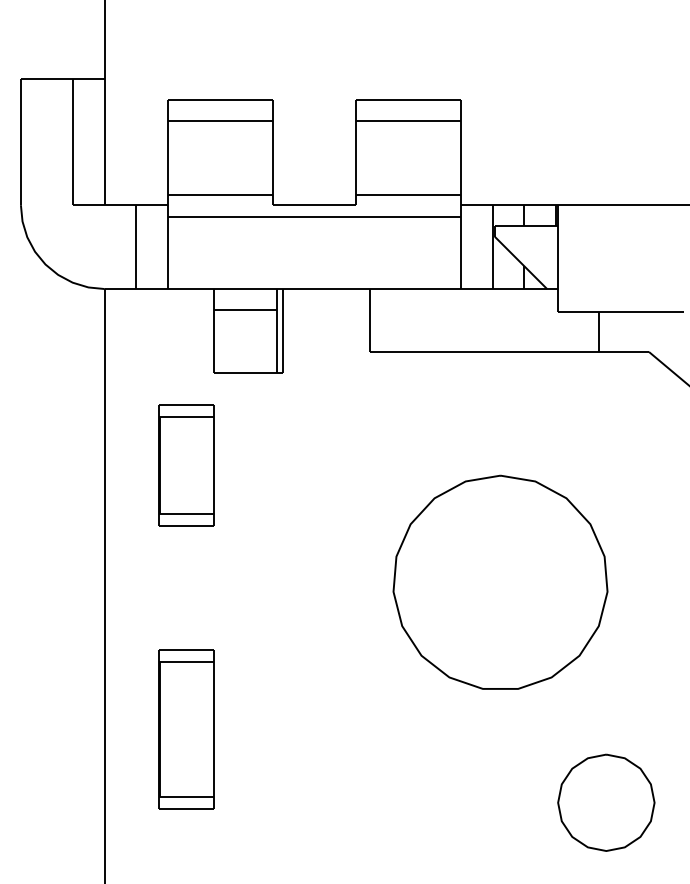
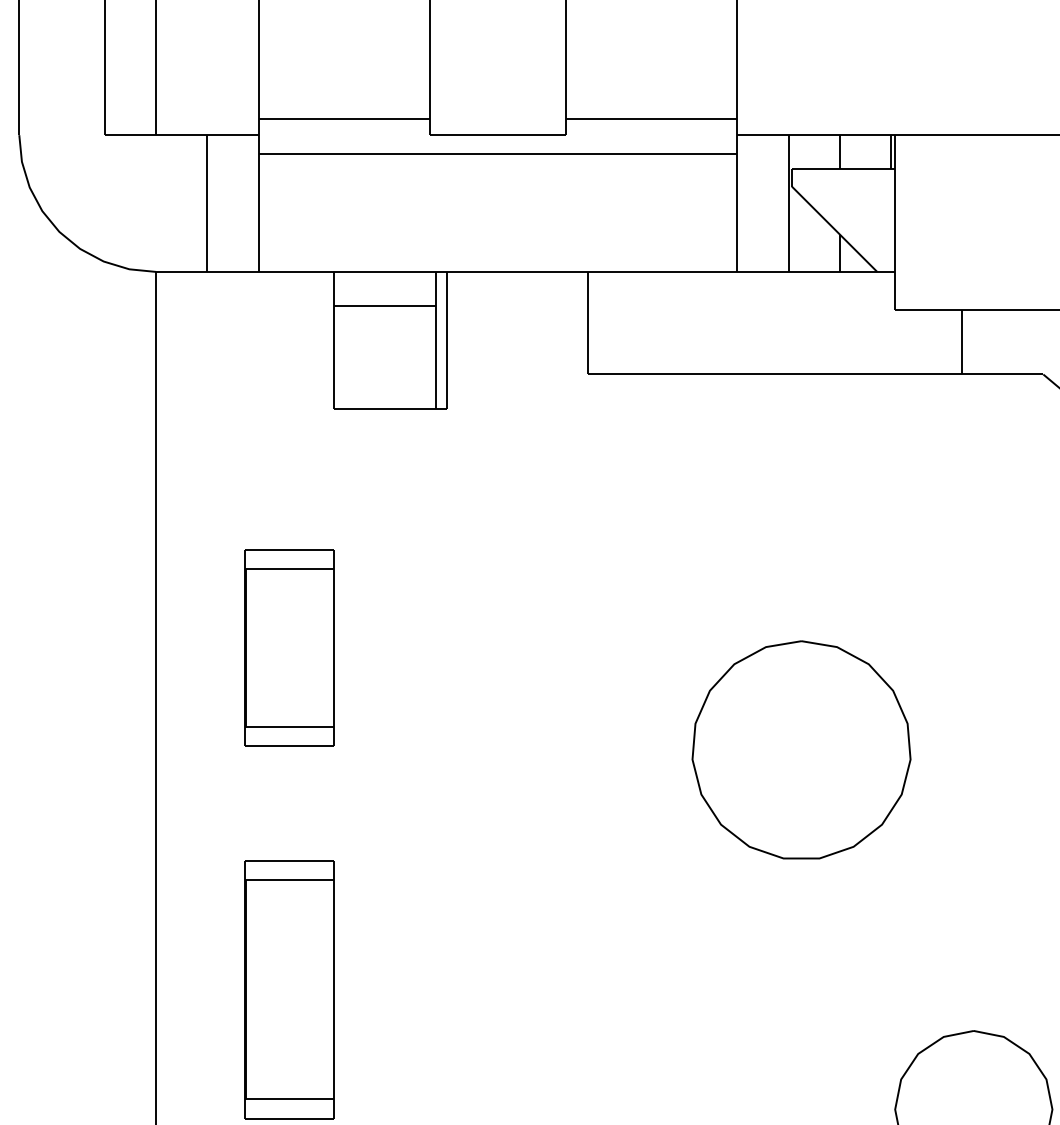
part: (186, 465) -> (289, 647), moved
part: (500, 581) -> (801, 748), size x0.62

